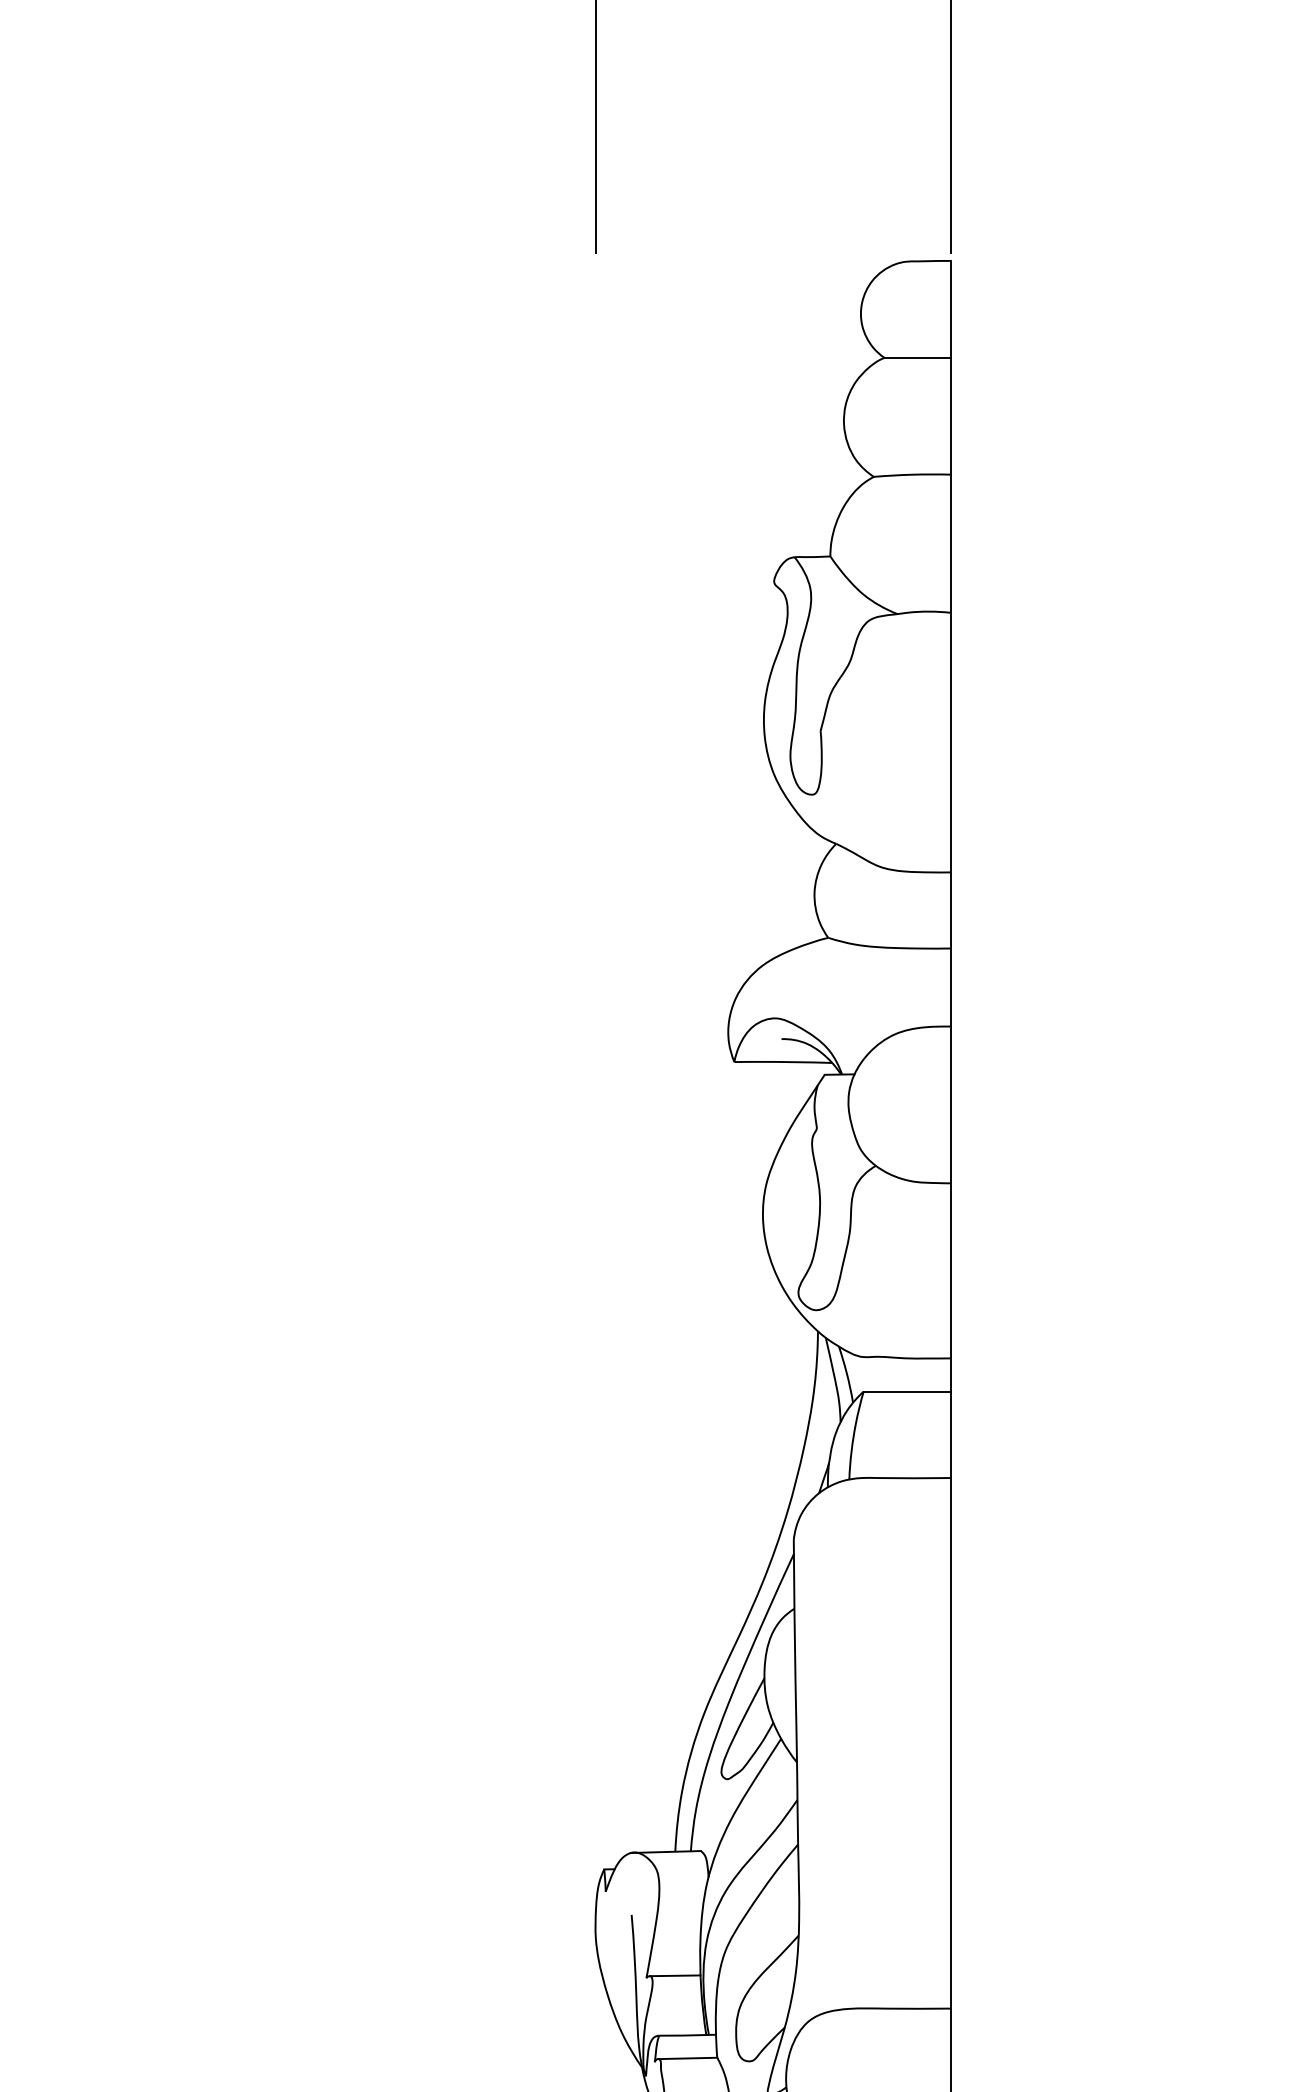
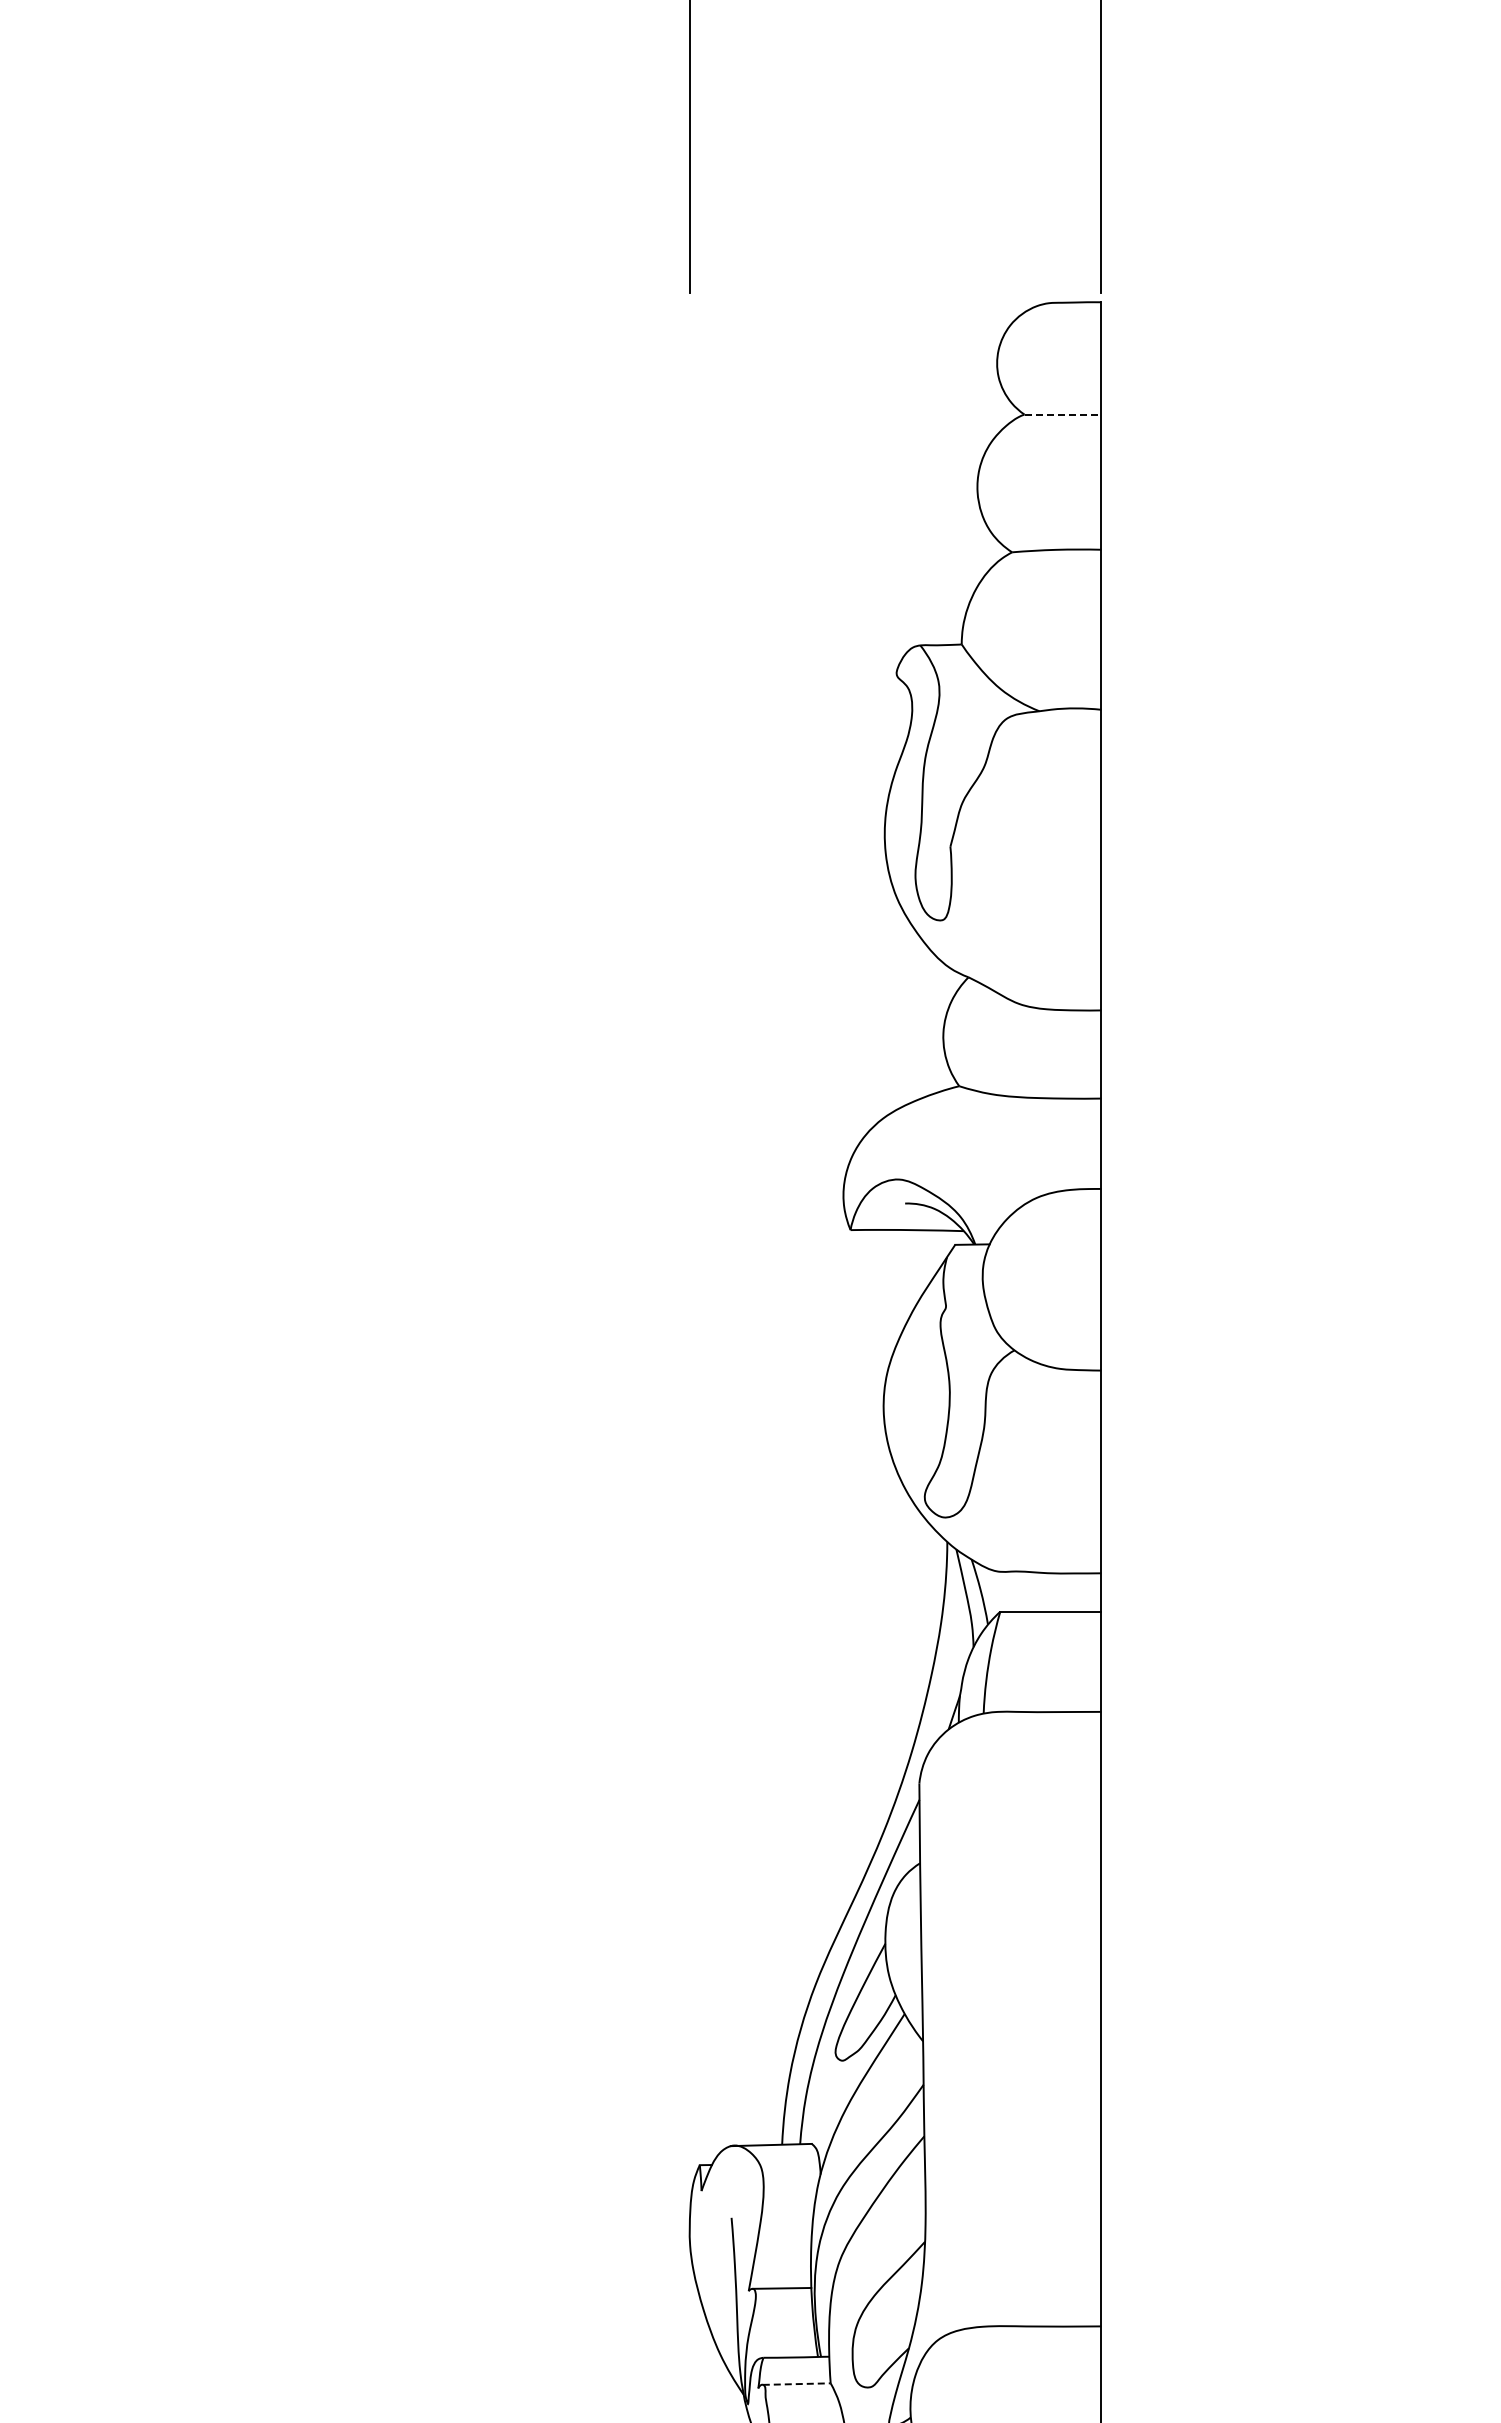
line: (918, 357) -> (1063, 414), solid -> dashed
line: (687, 2058) -> (796, 2384), solid -> dashed

